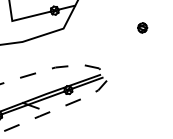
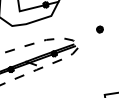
part: (141, 27) -> (99, 29), moved

